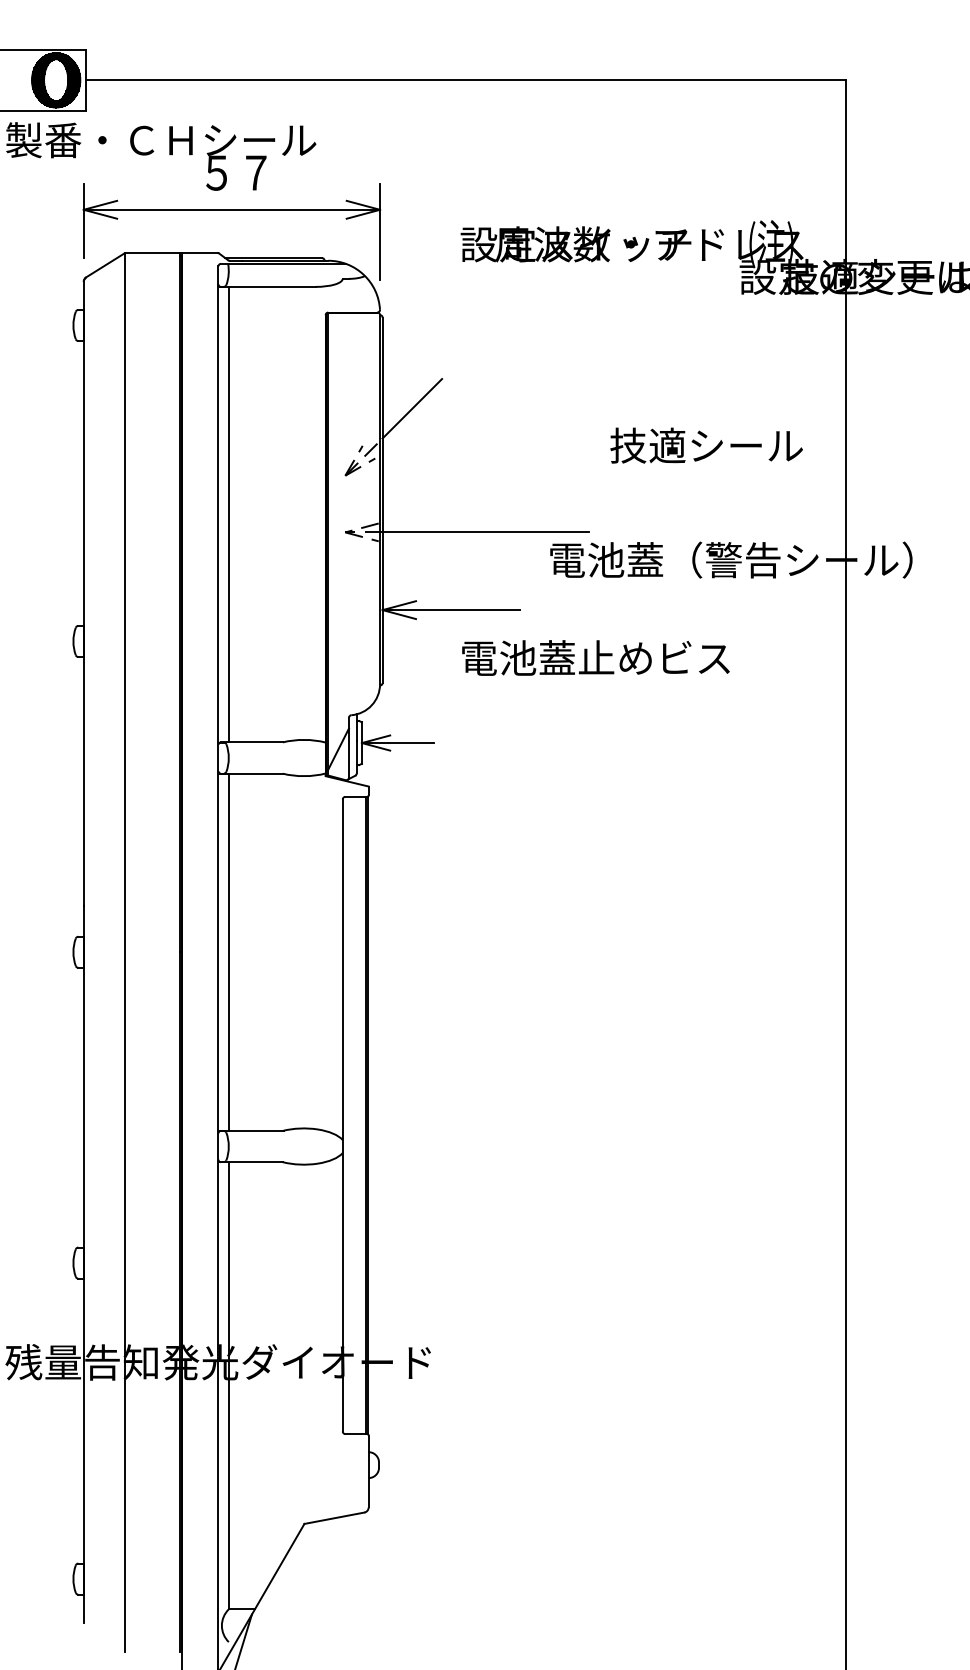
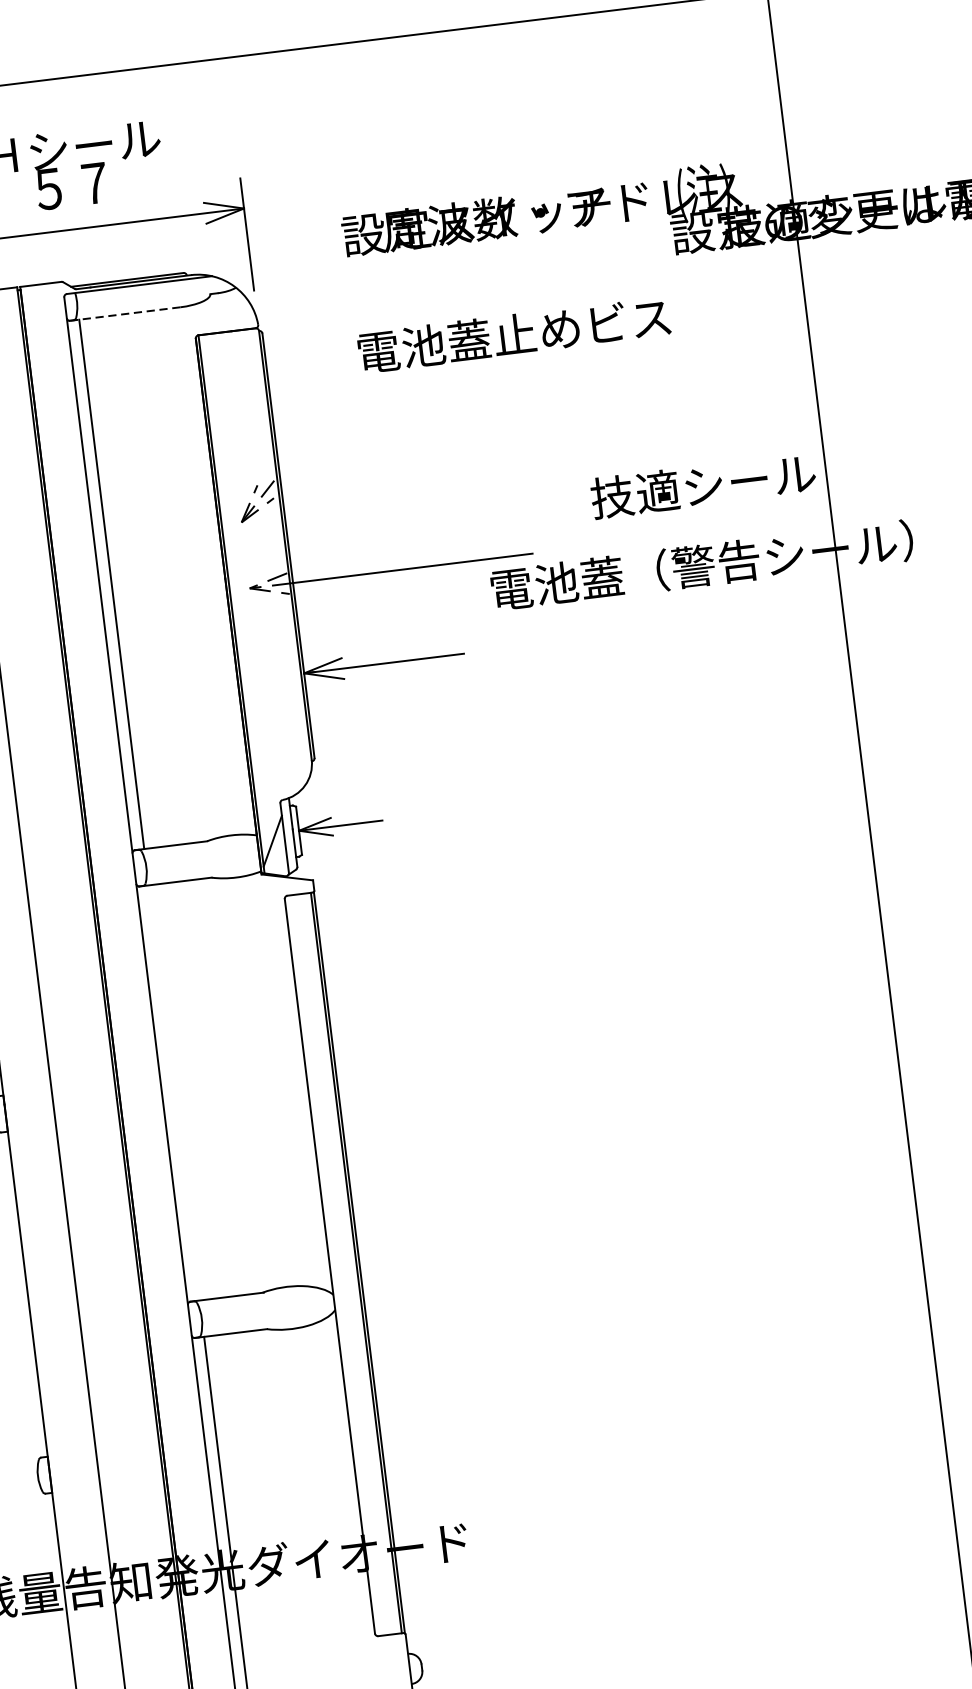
line: (267, 286) -> (124, 313), solid -> dashed
line: (412, 408) -> (310, 434), removed
text: (706, 445) -> (703, 485), moved
text: (595, 657) -> (513, 334), moved
line: (228, 951) -> (173, 1092), removed

